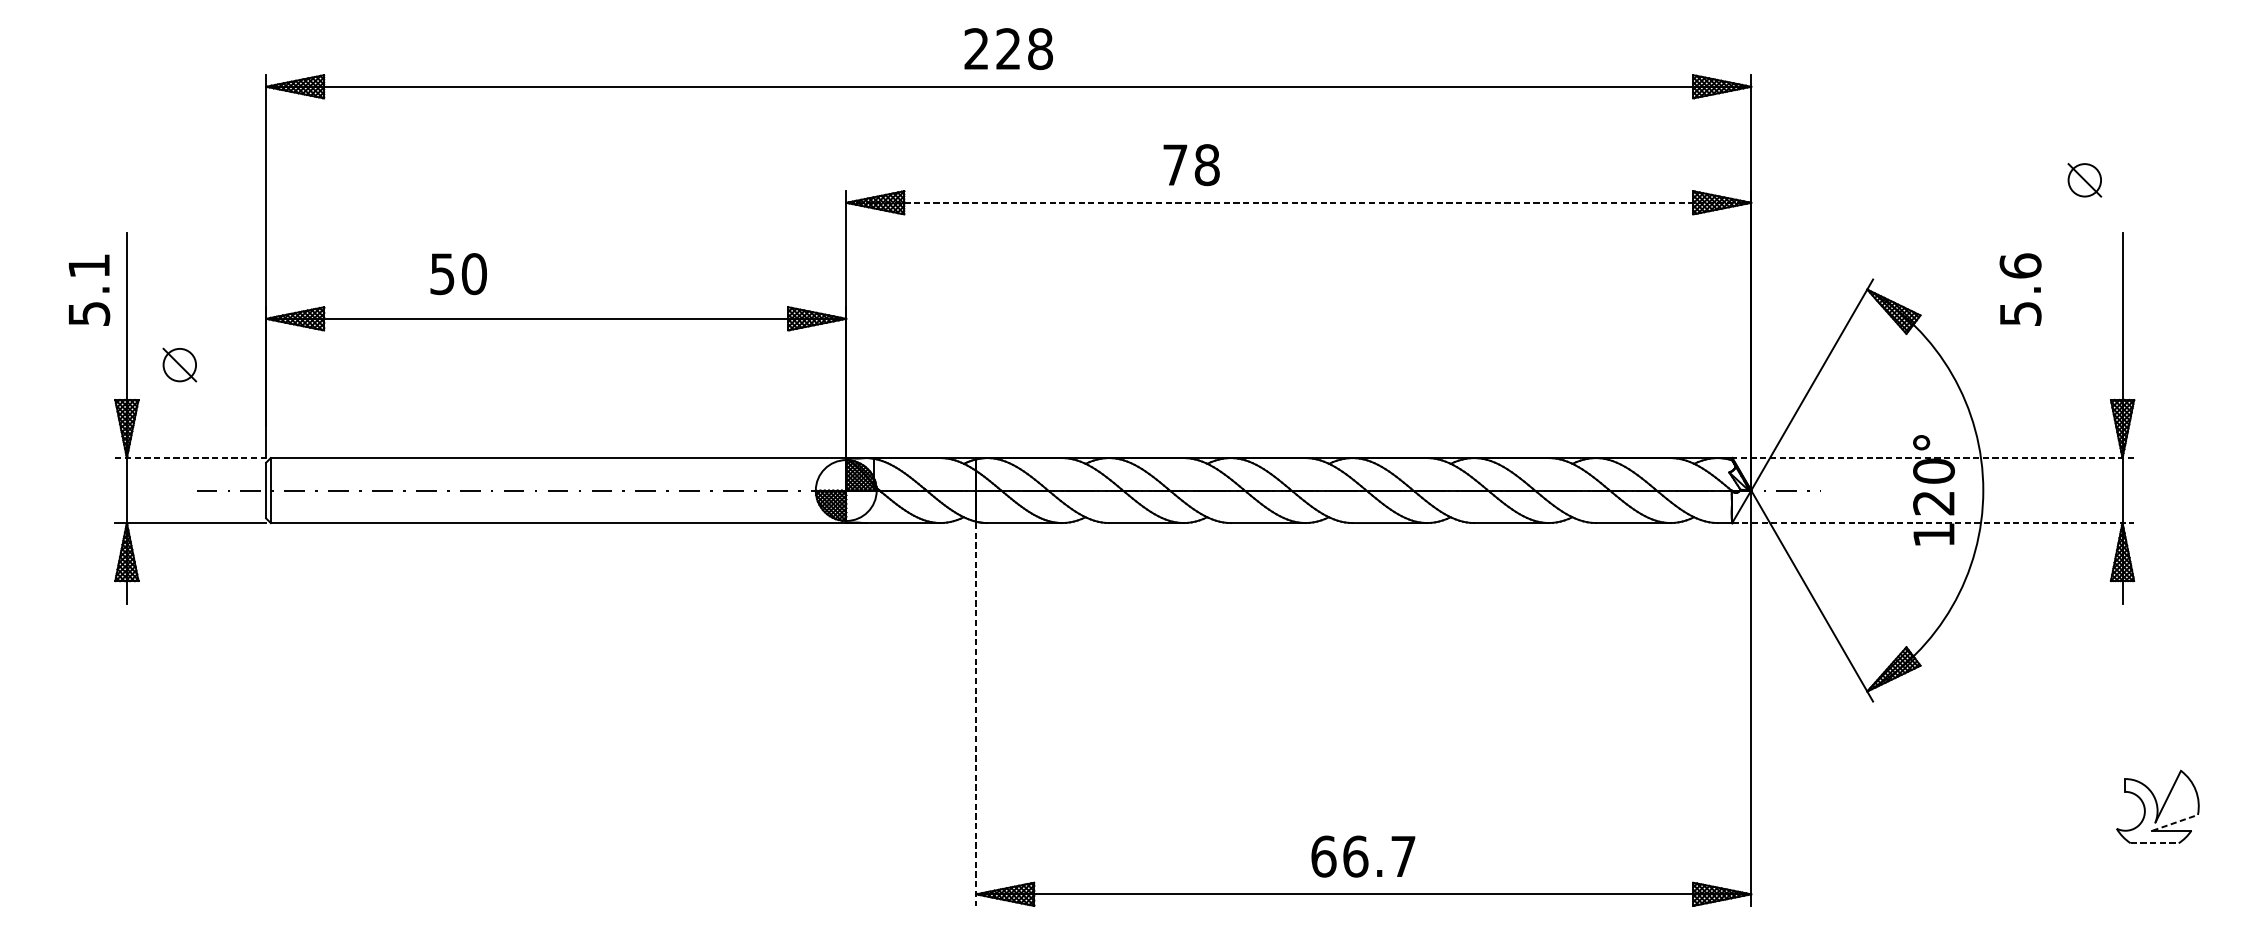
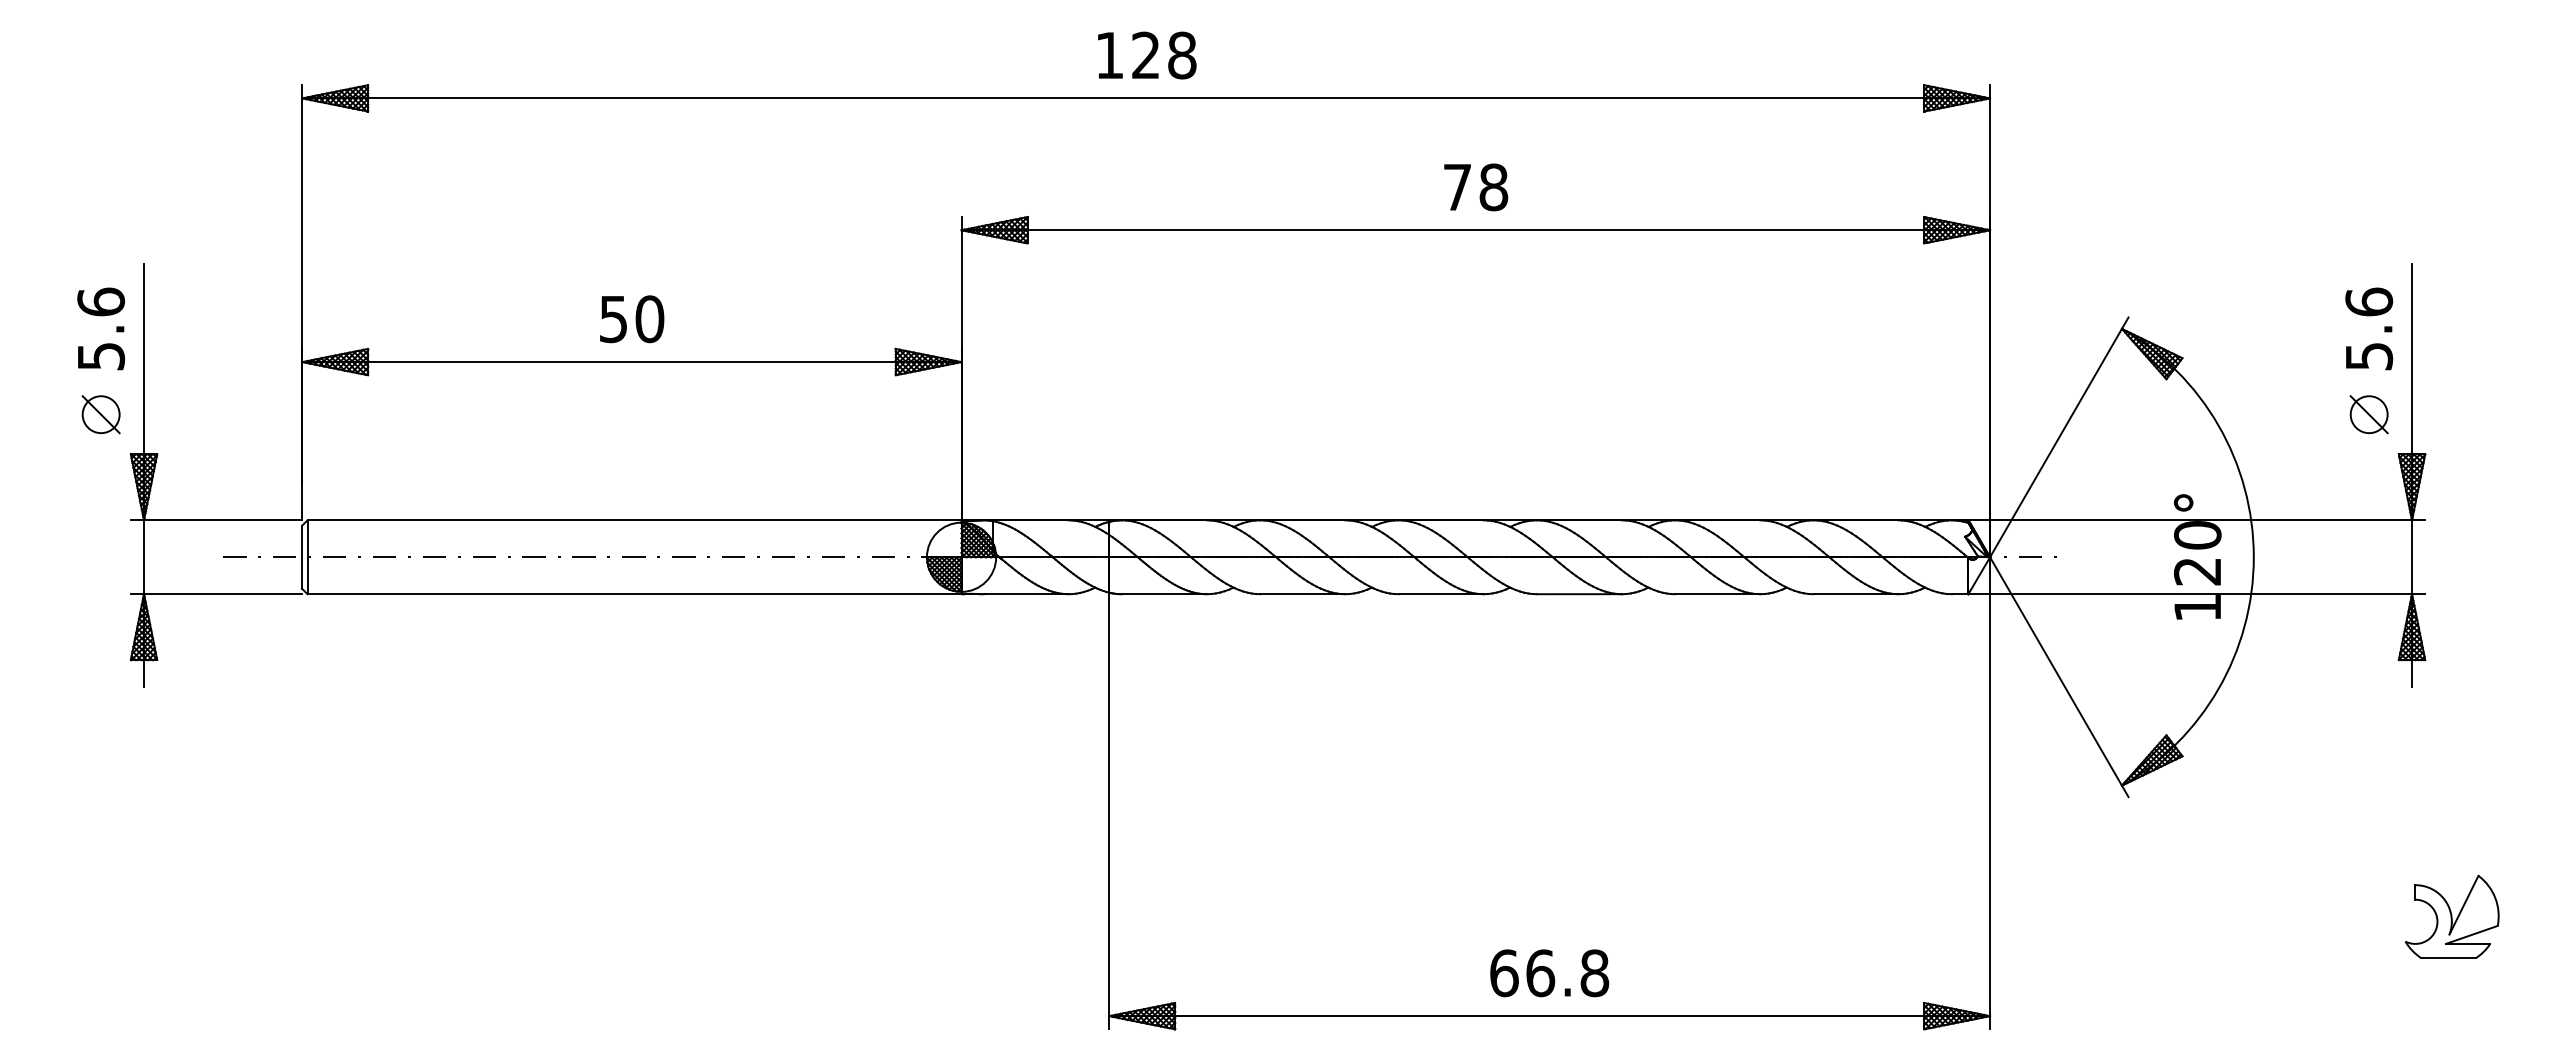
text: (976, 48) -> (1109, 54), 228 -> 128
text: (1192, 165) -> (1476, 187), moved
part: (2084, 180) -> (2368, 414), moved
line: (1299, 203) -> (1476, 230), dashed -> solid
text: (89, 265) -> (101, 301), 5.1 -> 5.6
text: (459, 274) -> (632, 319), moved
text: (2020, 289) -> (2369, 328), moved
part: (179, 364) -> (100, 414), moved
line: (190, 458) -> (216, 520), dashed -> solid
line: (1932, 458) -> (2196, 520), dashed -> solid
line: (1933, 523) -> (2197, 594), dashed -> solid
line: (976, 714) -> (1109, 811), dashed -> solid
line: (2175, 822) -> (2472, 934), dashed -> solid
line: (2155, 843) -> (2449, 958), dashed -> solid
text: (1403, 856) -> (1594, 973), 66.7 -> 66.8

